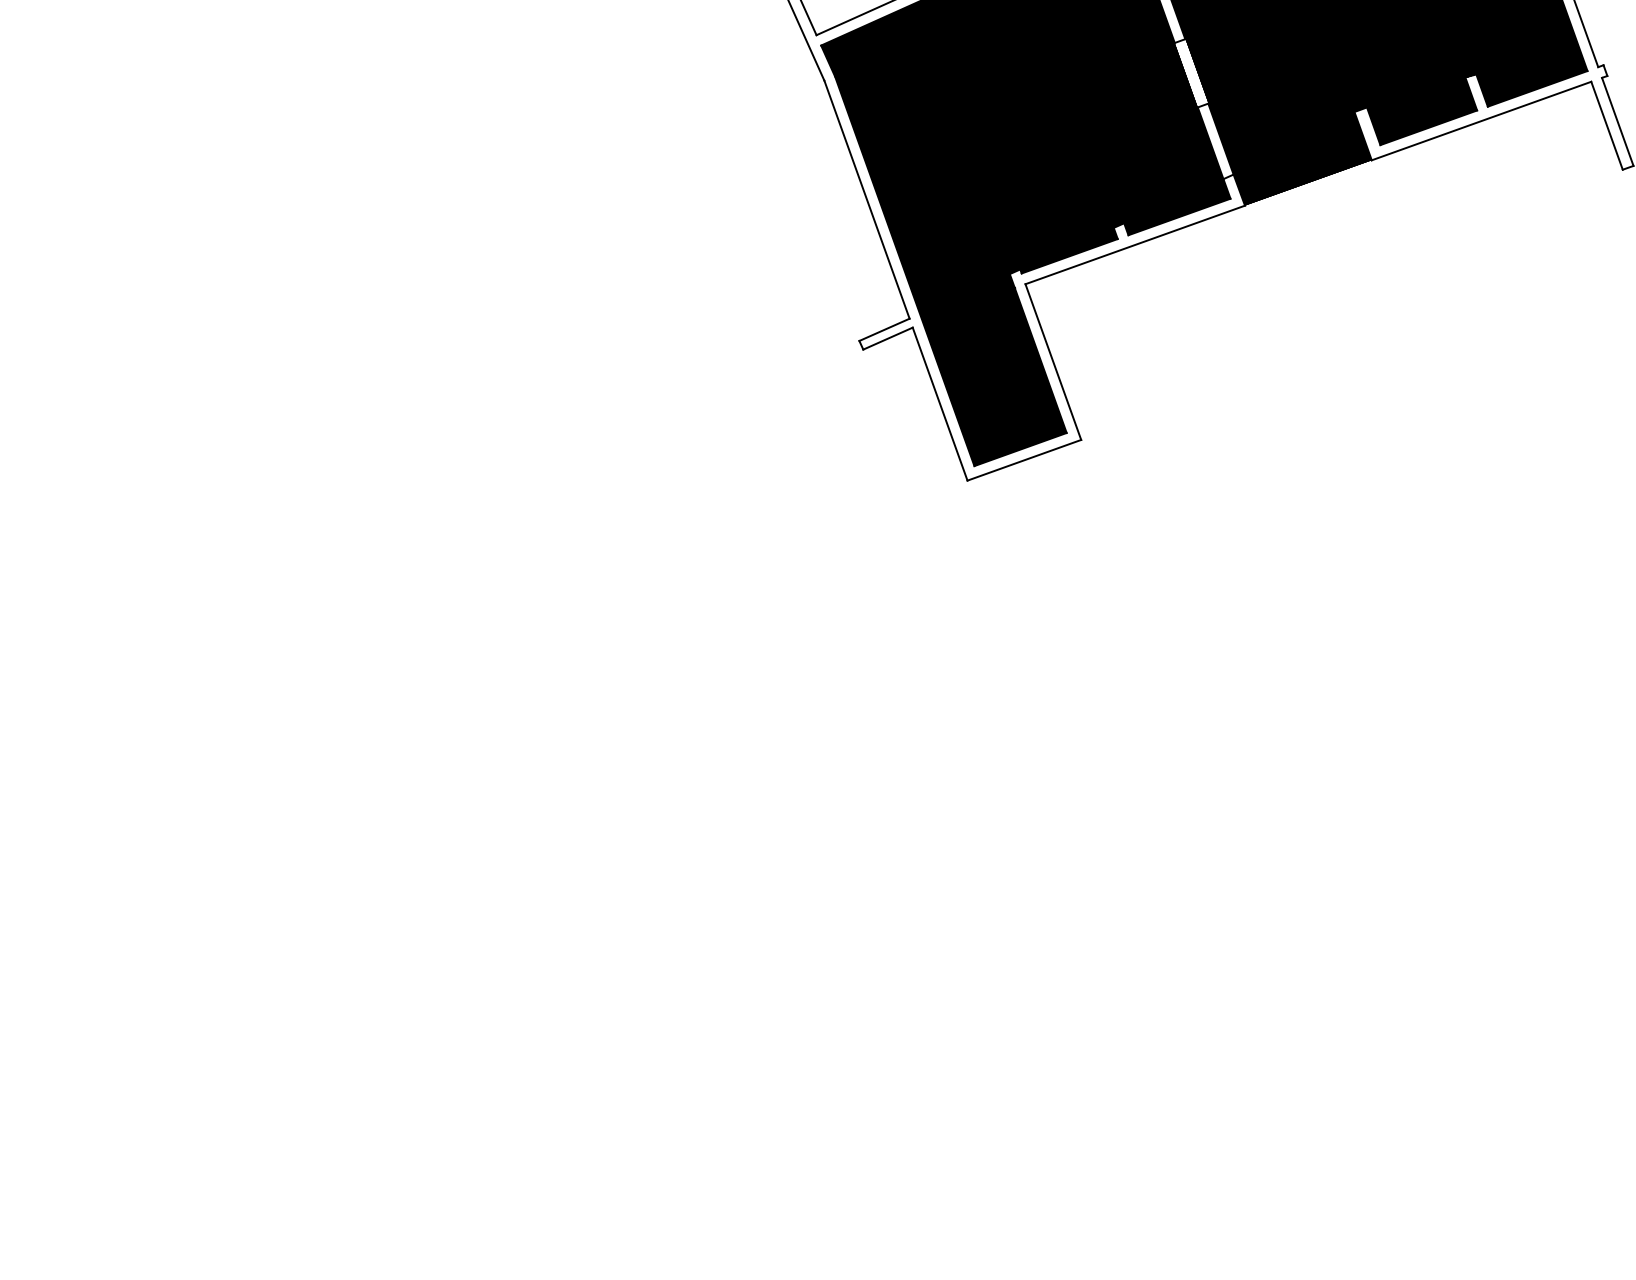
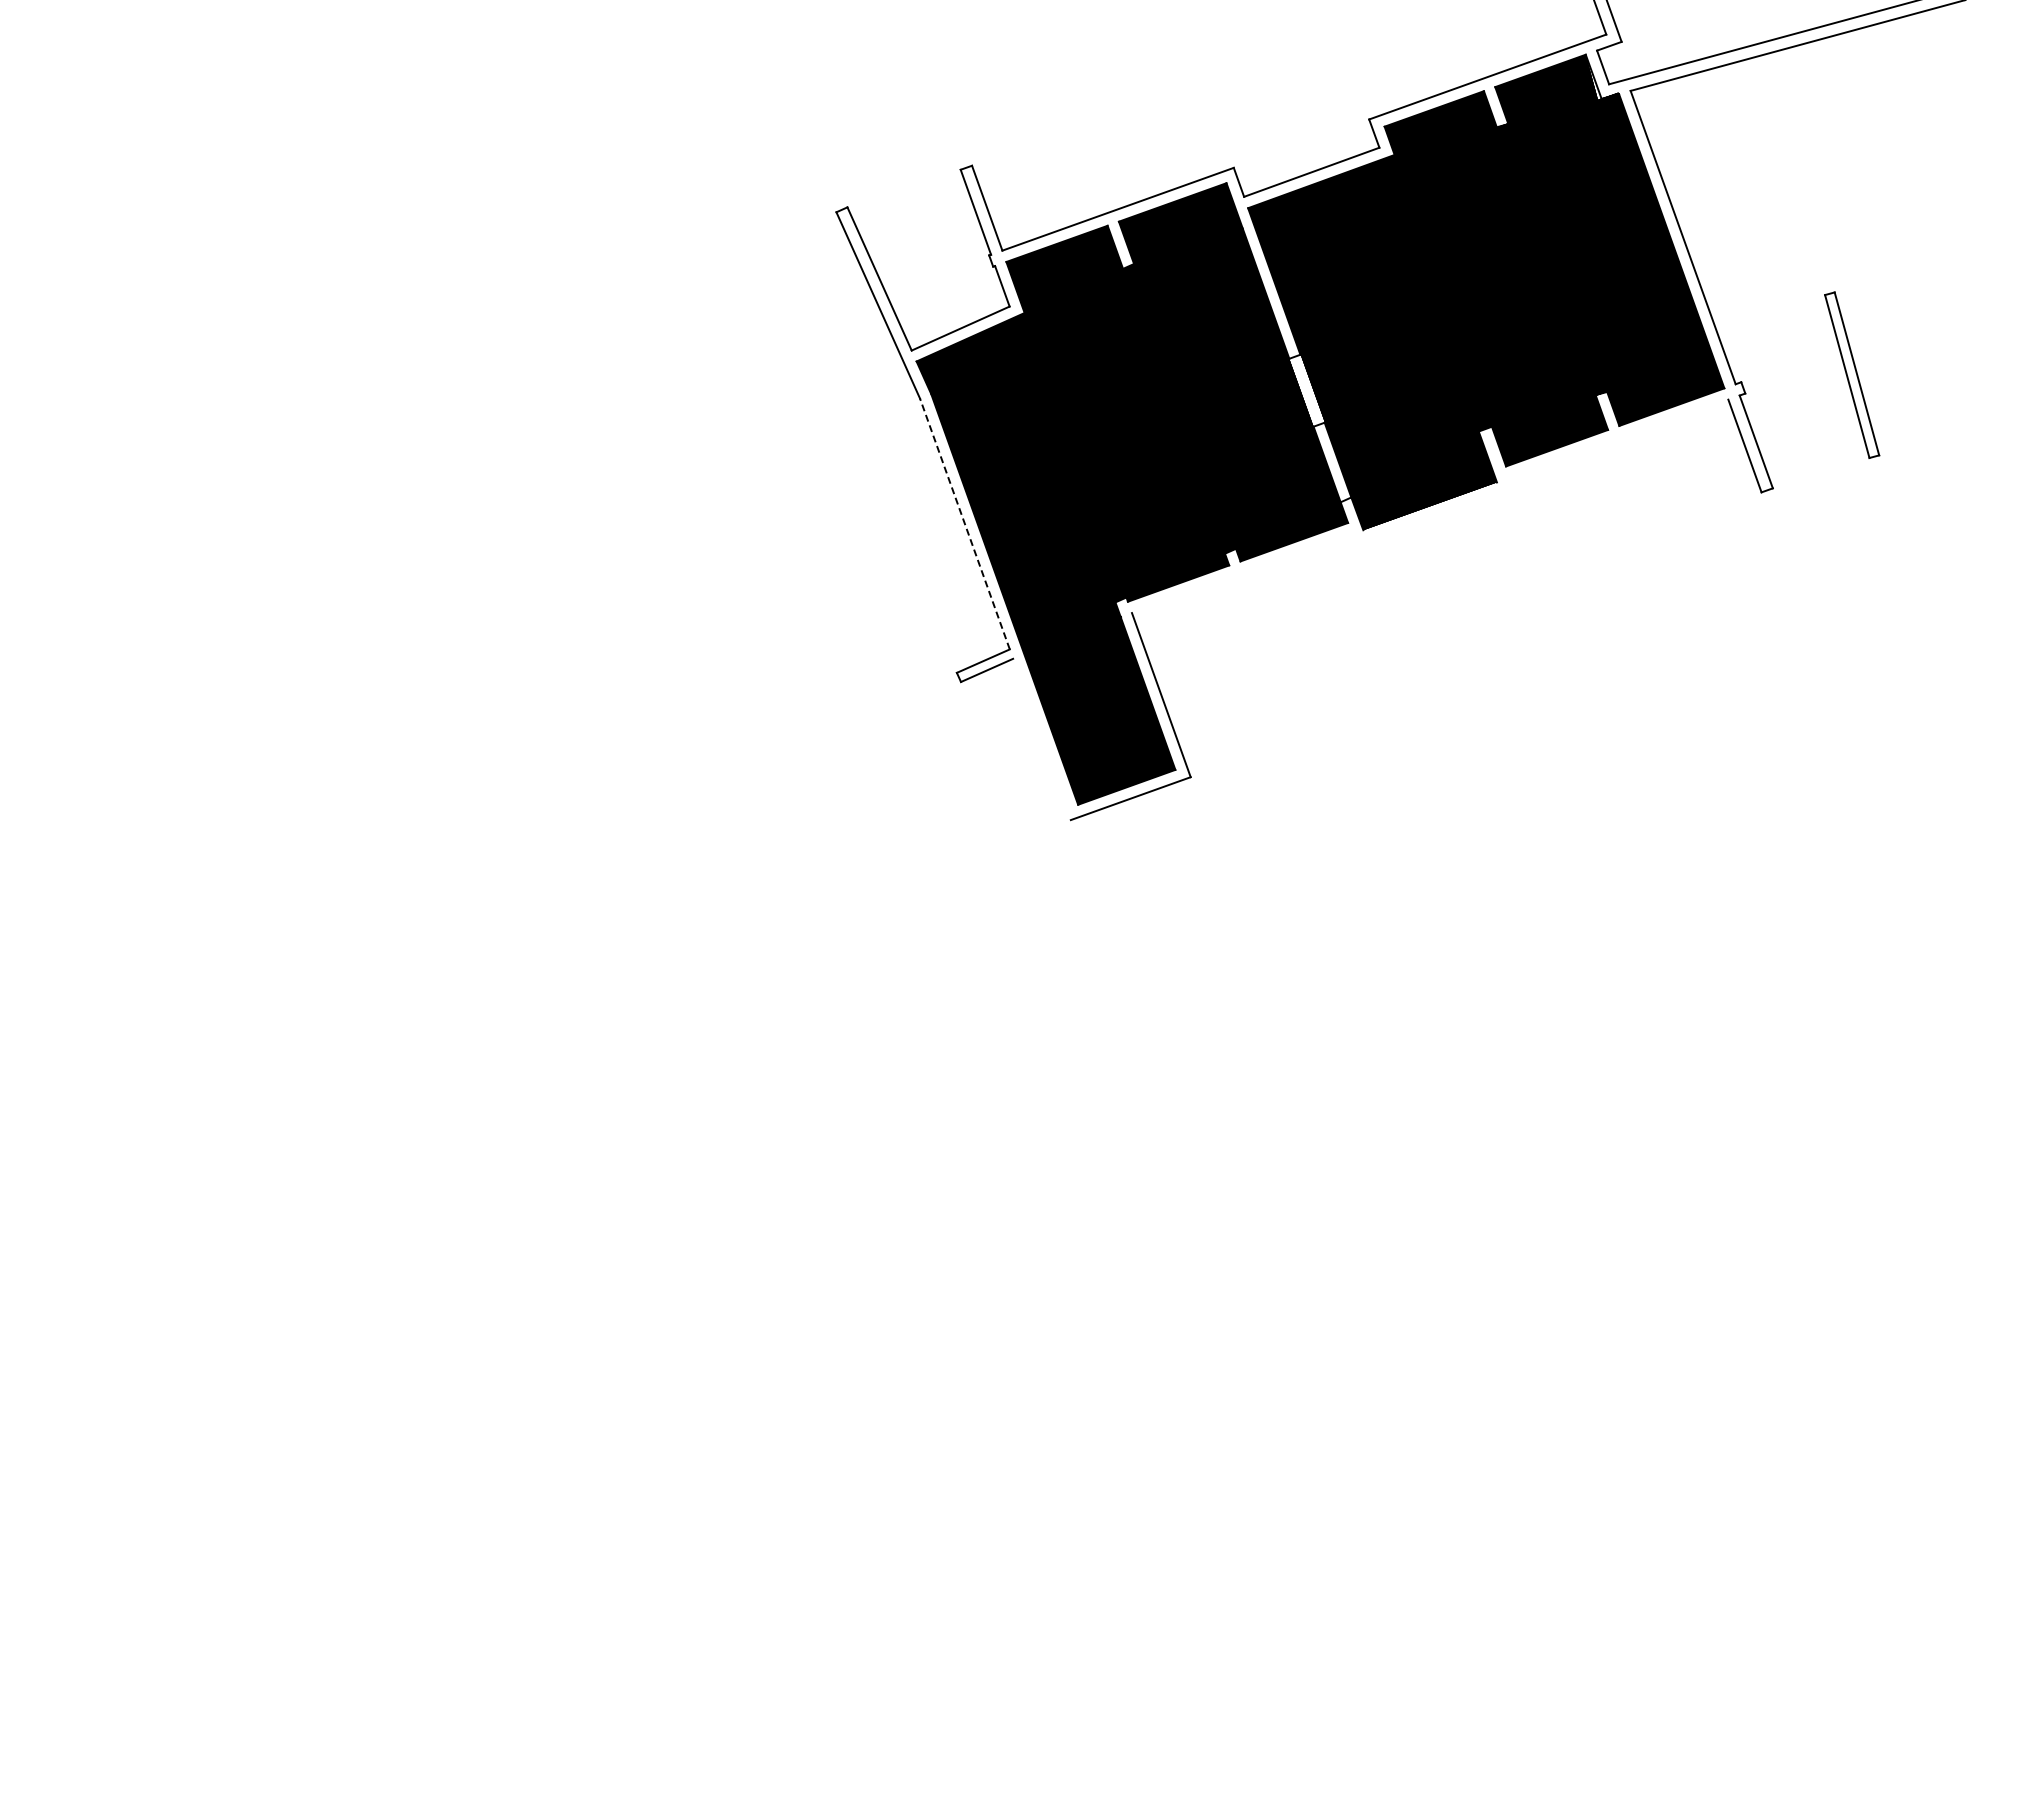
line: (1481, 120) -> (1612, 440), removed
line: (866, 199) -> (964, 523), solid -> dashed
line: (1135, 244) -> (1247, 571), removed
line: (939, 404) -> (1041, 739), removed

